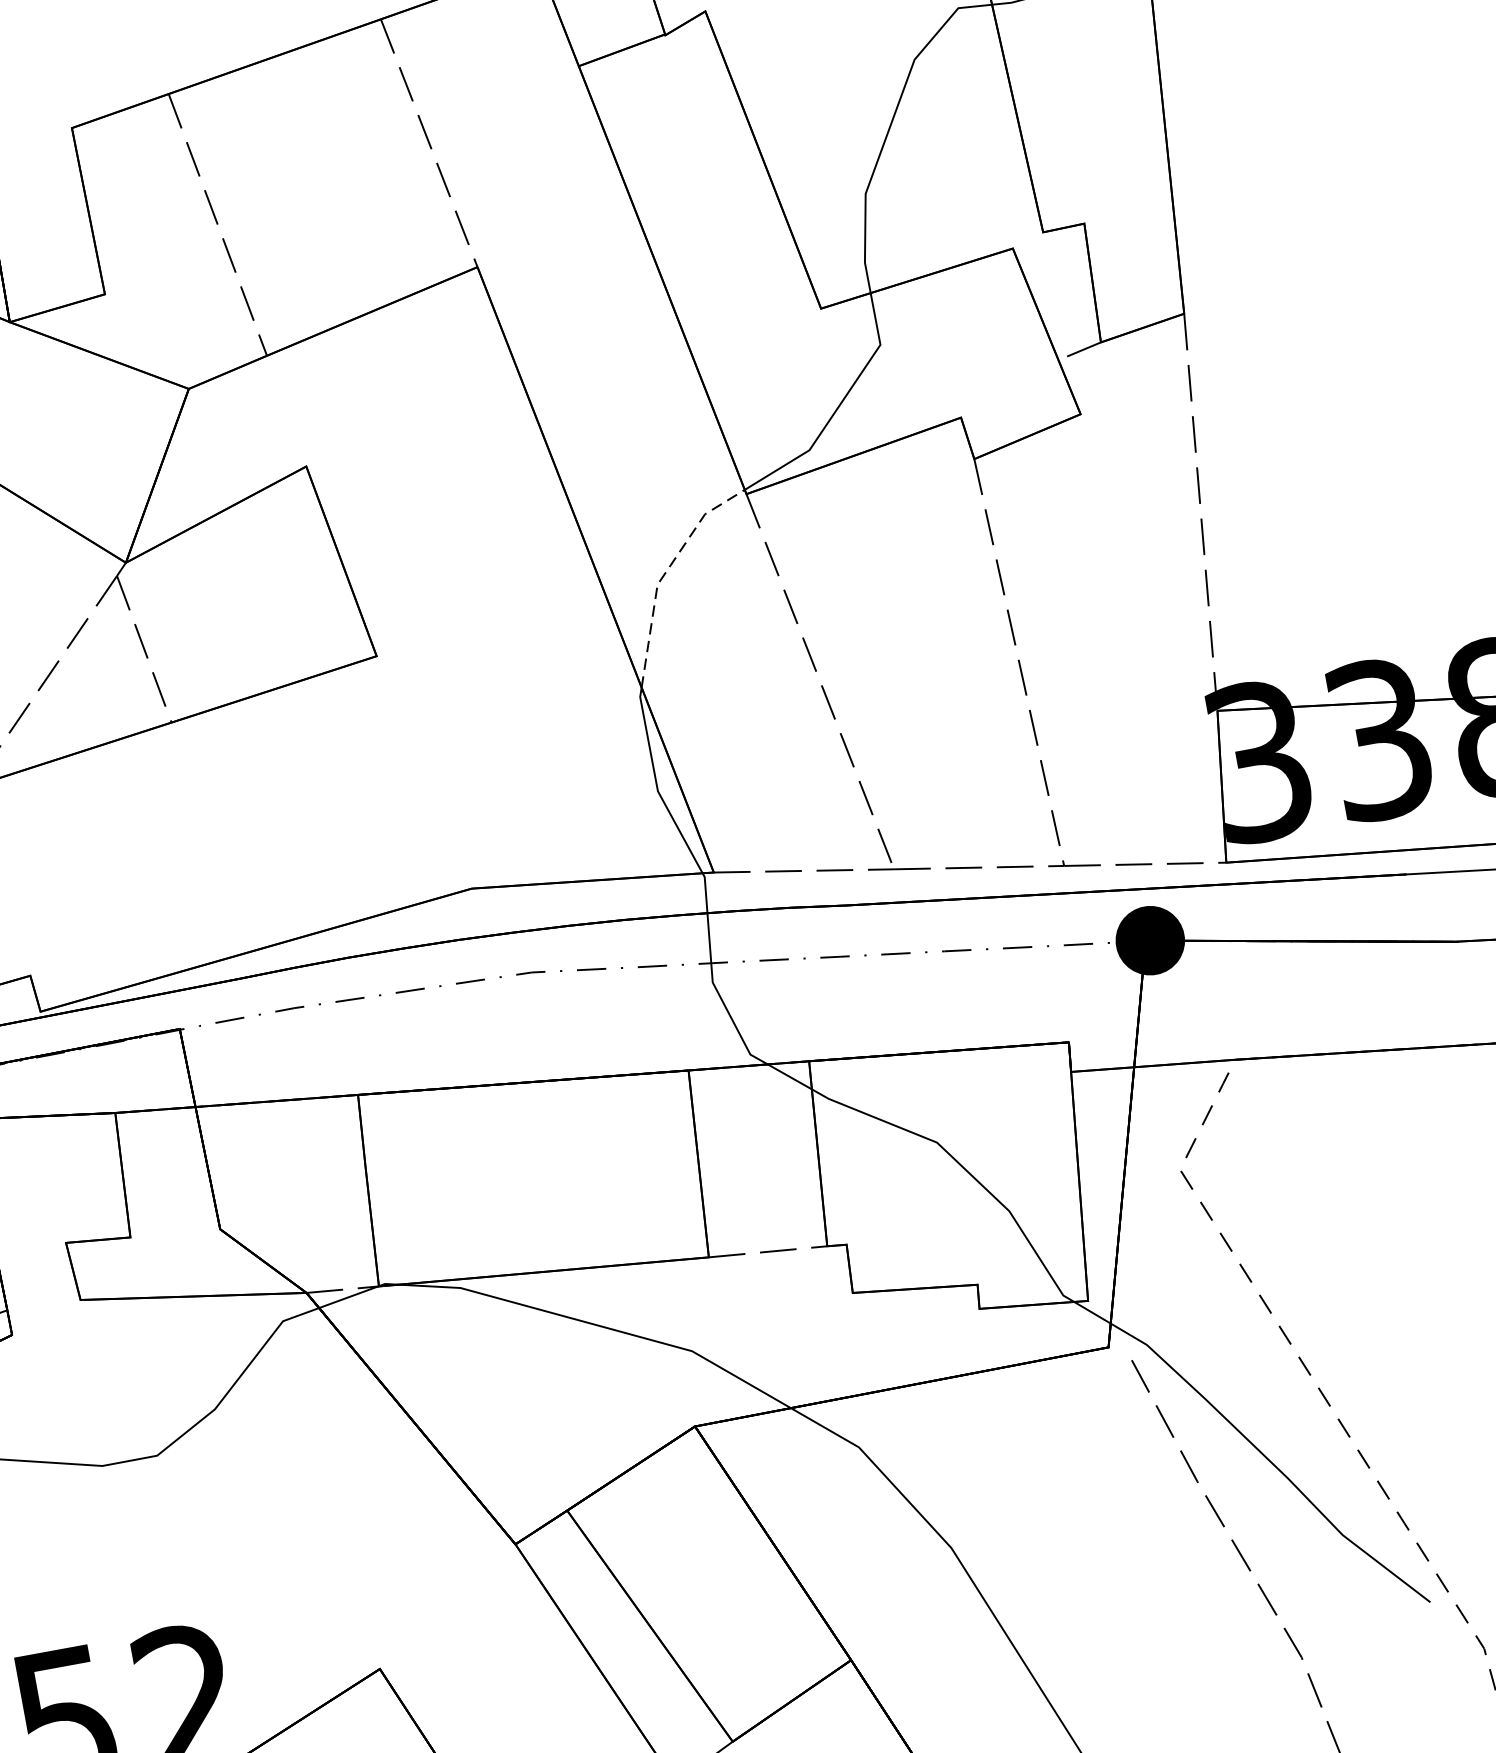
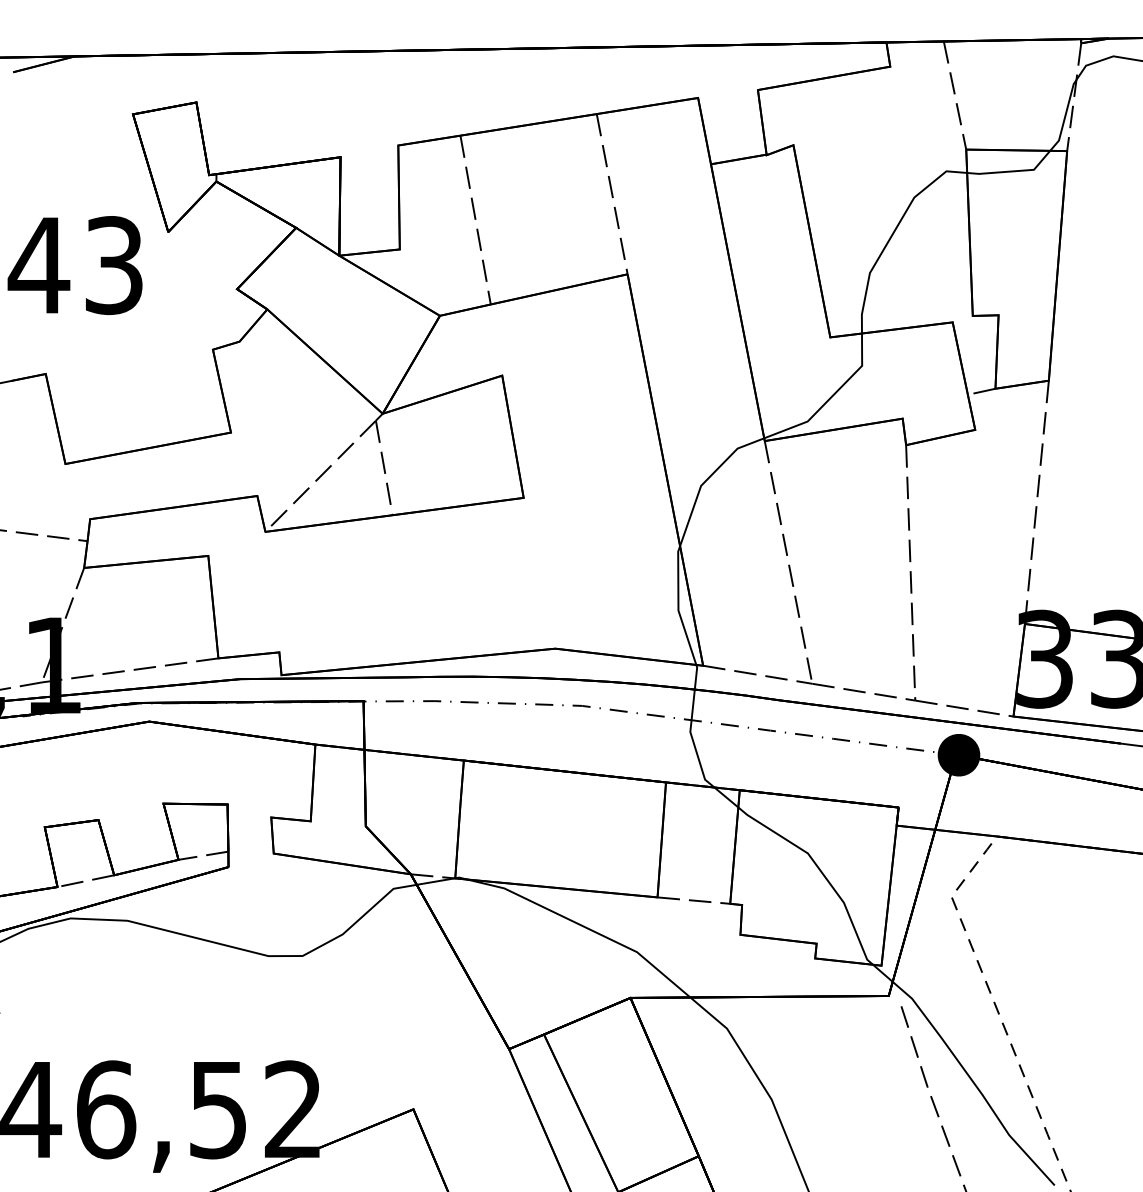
line: (665, 572) -> (707, 479), dashed -> solid

